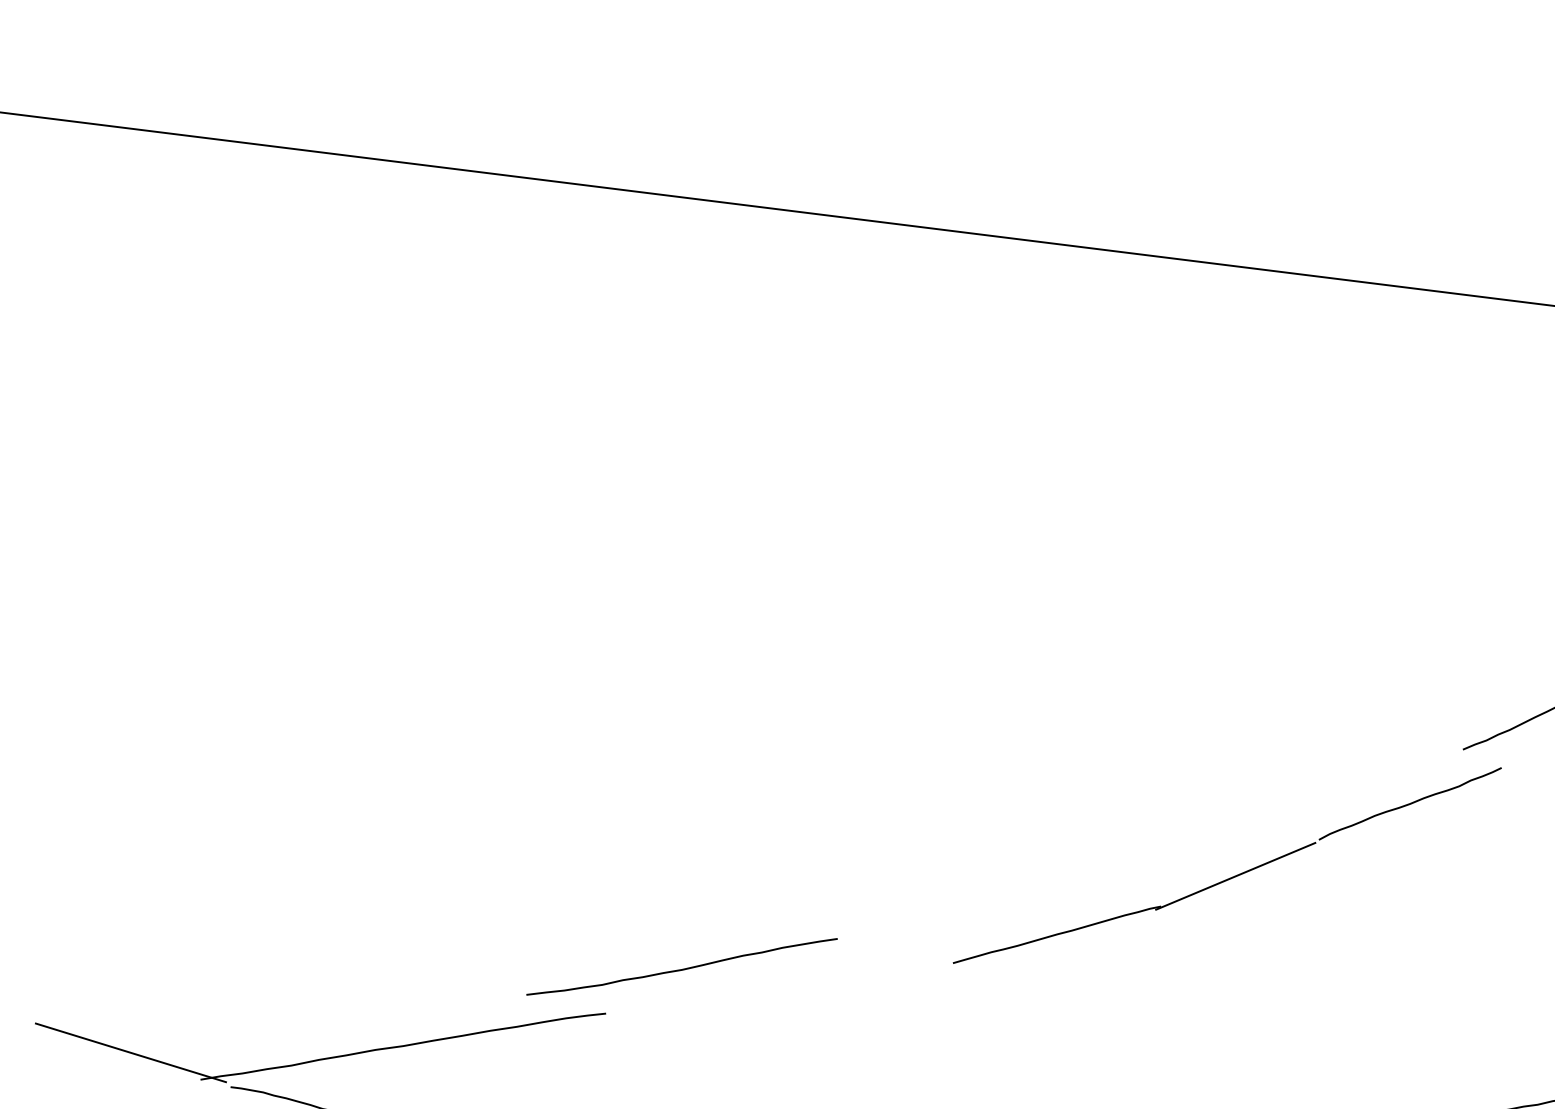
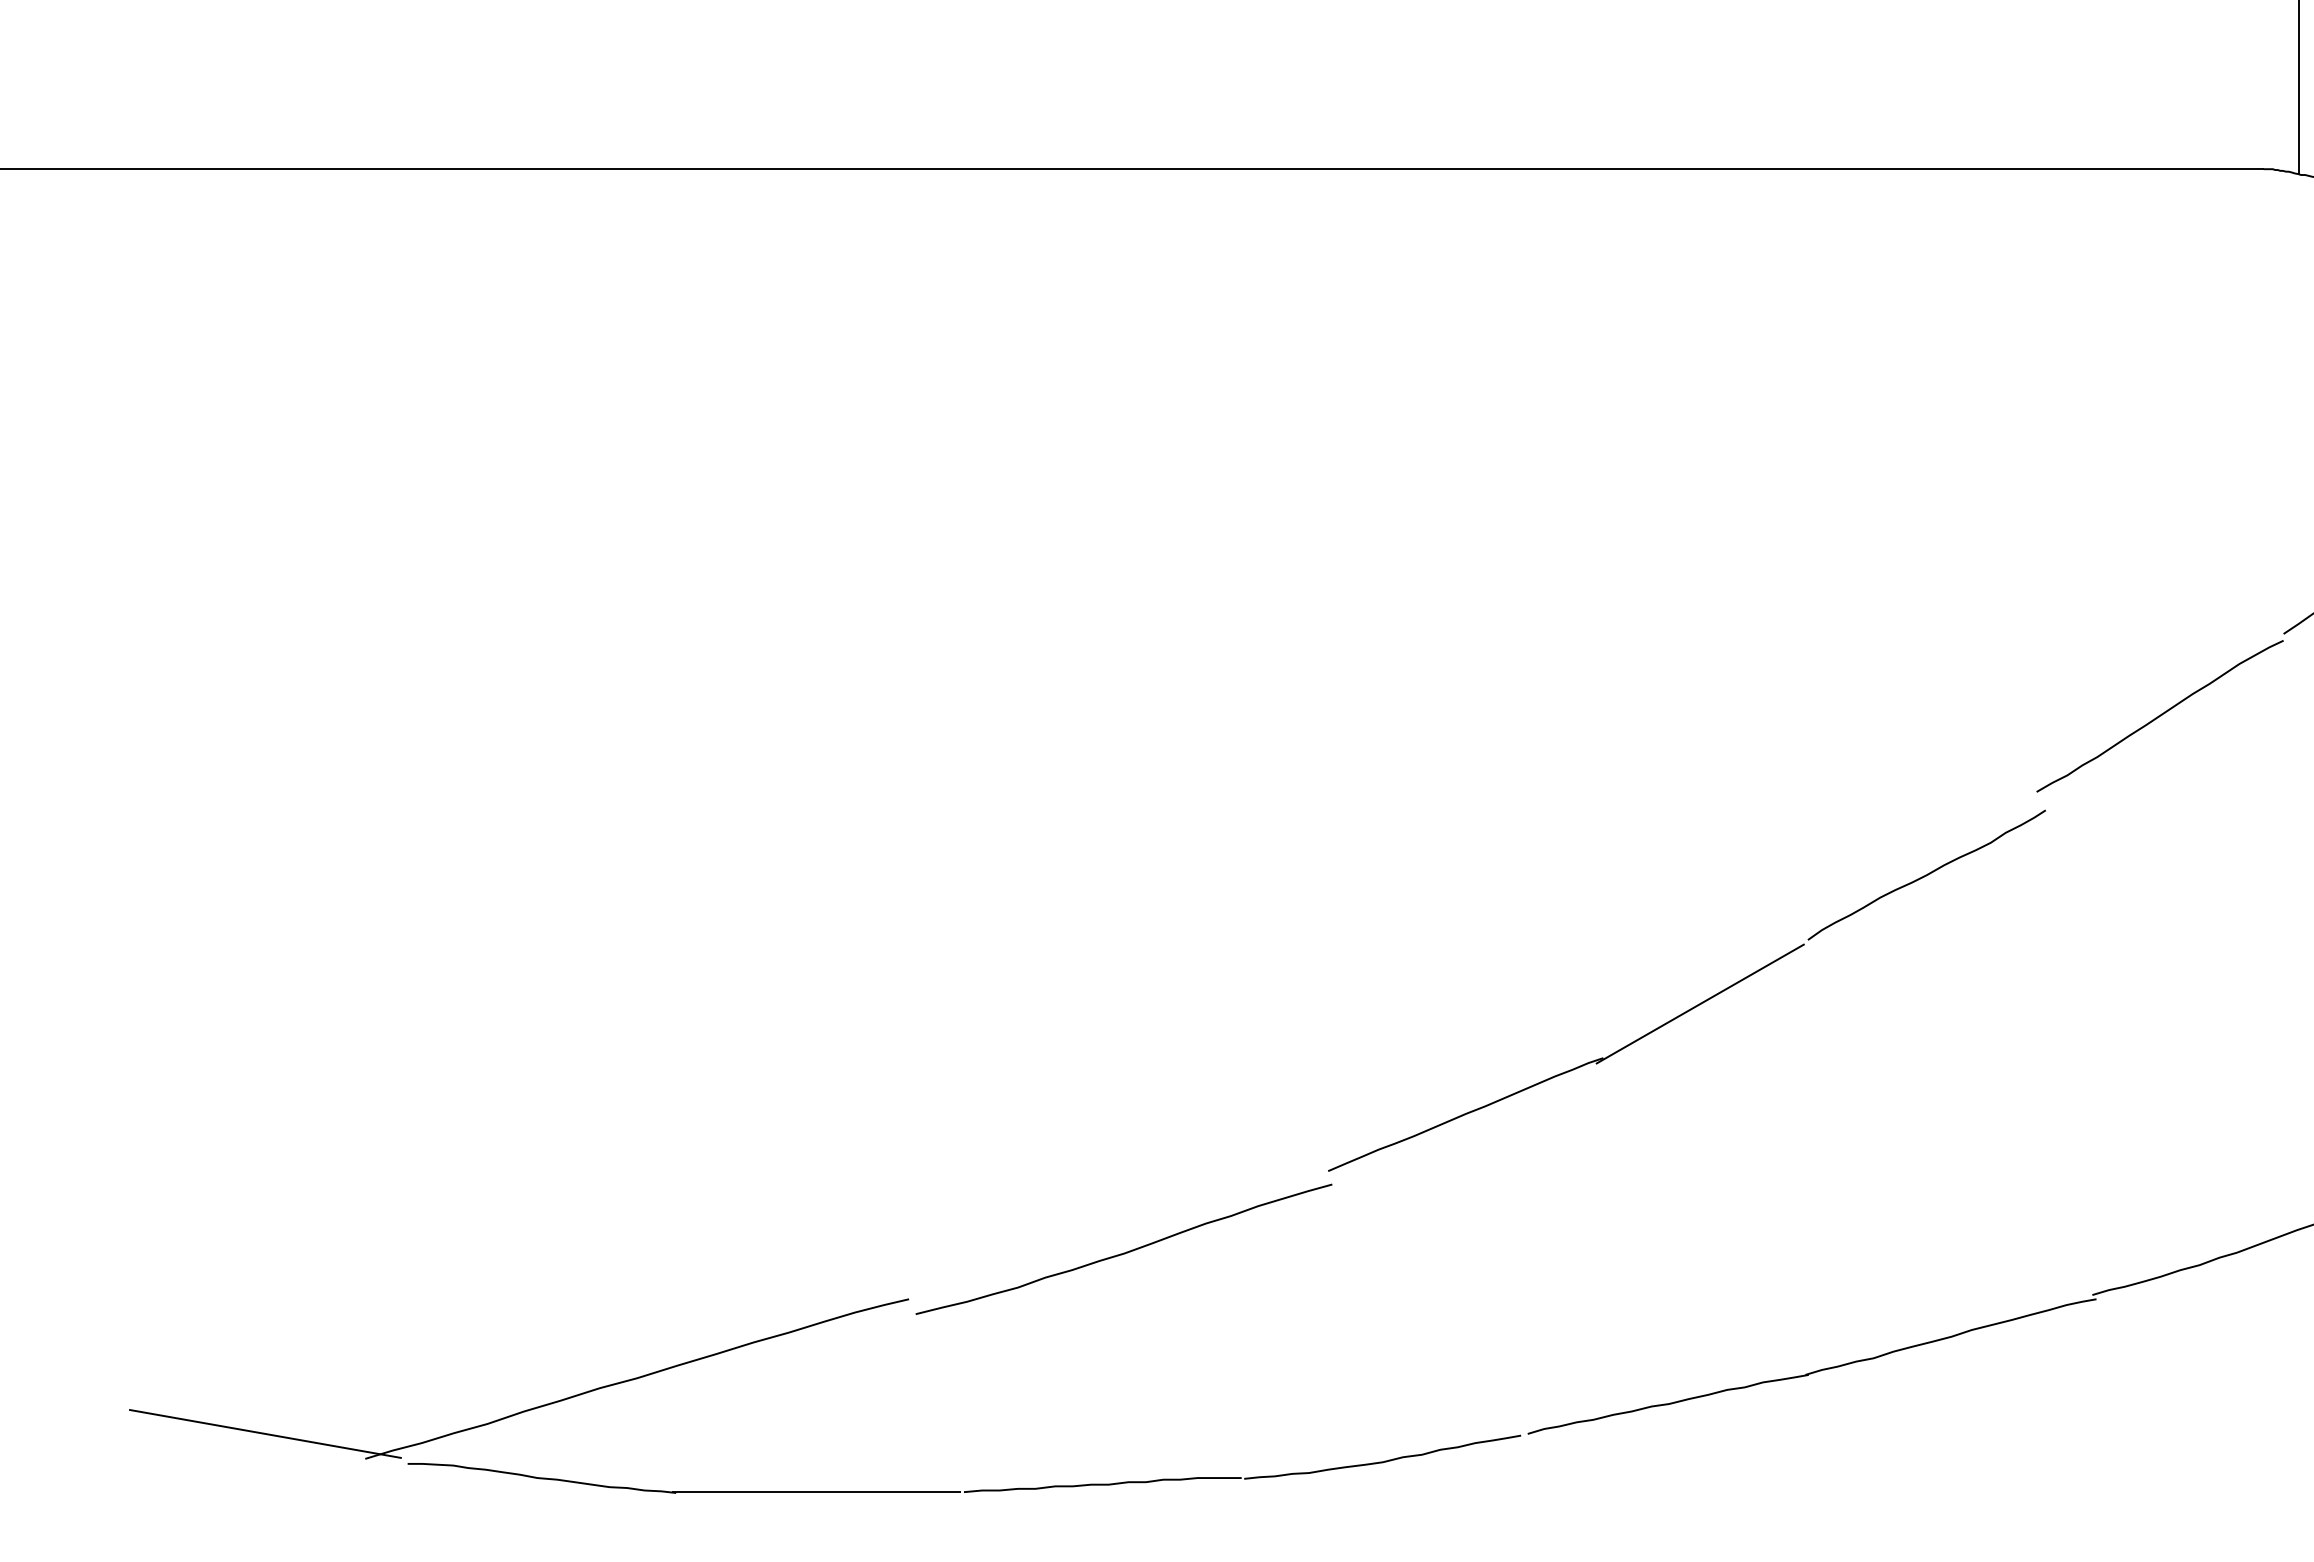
part: (1230, 877) -> (1693, 1006), moved
curve: (681, 969) -> (1123, 1252), moved

